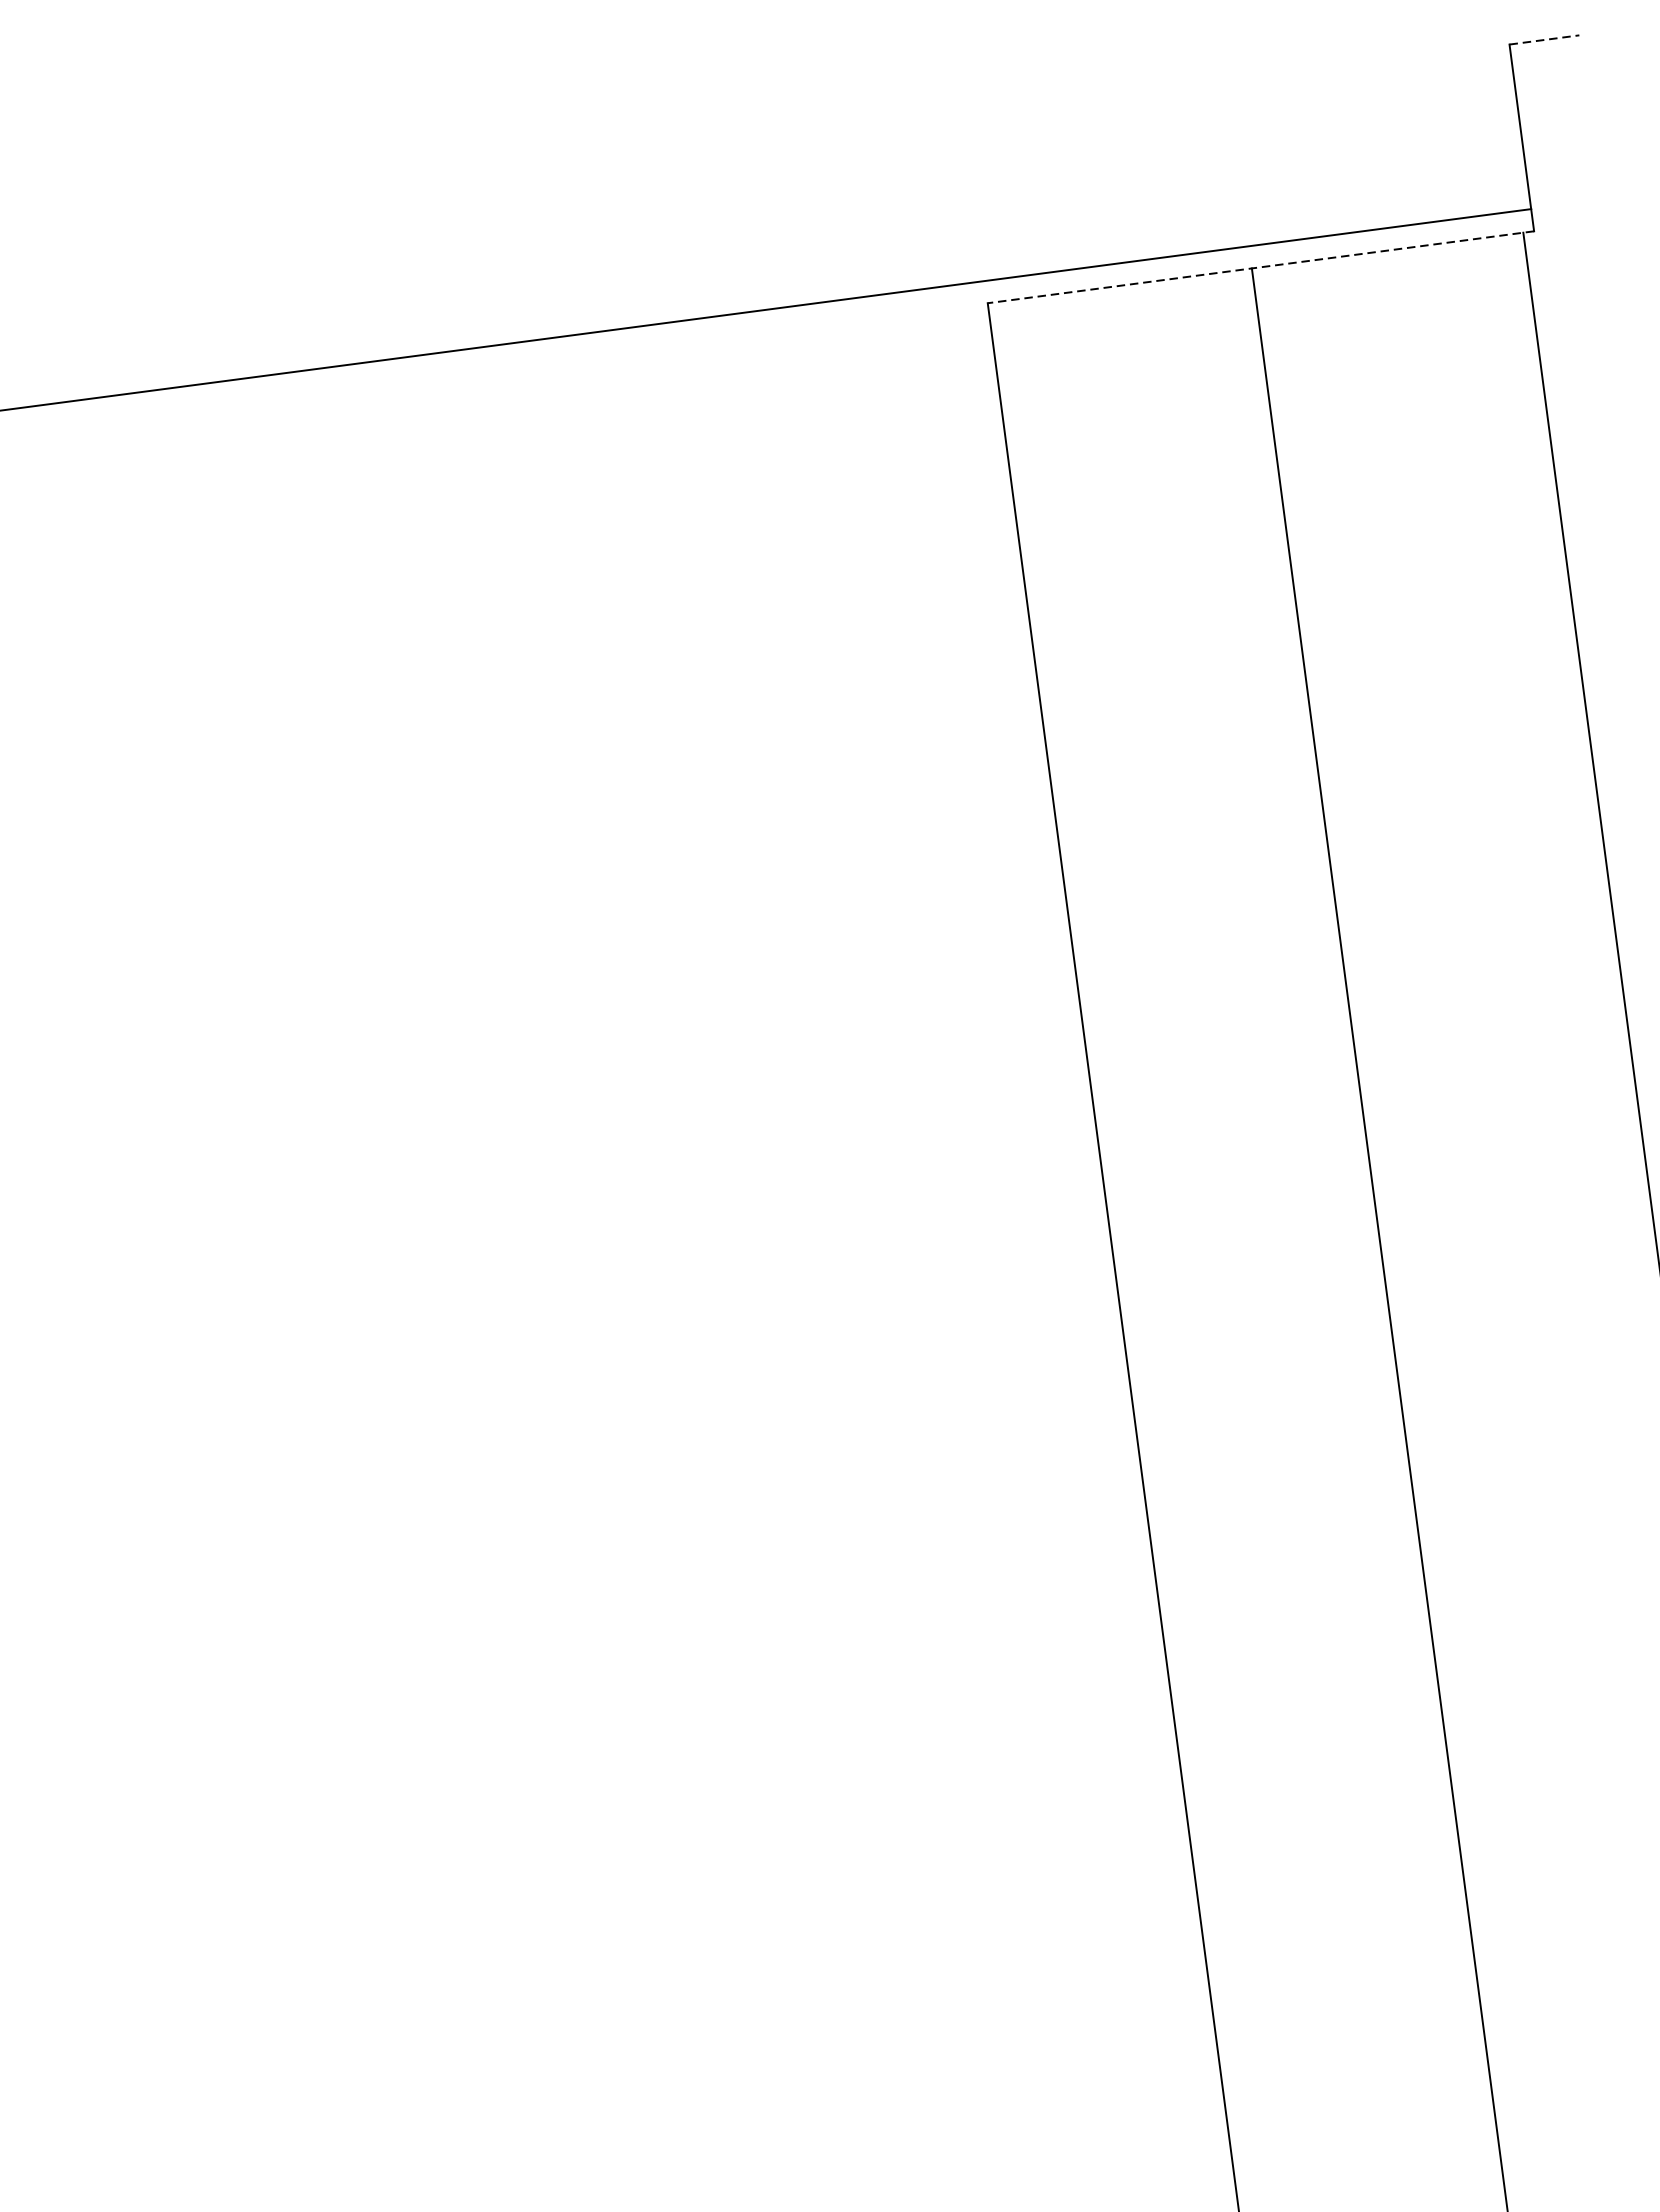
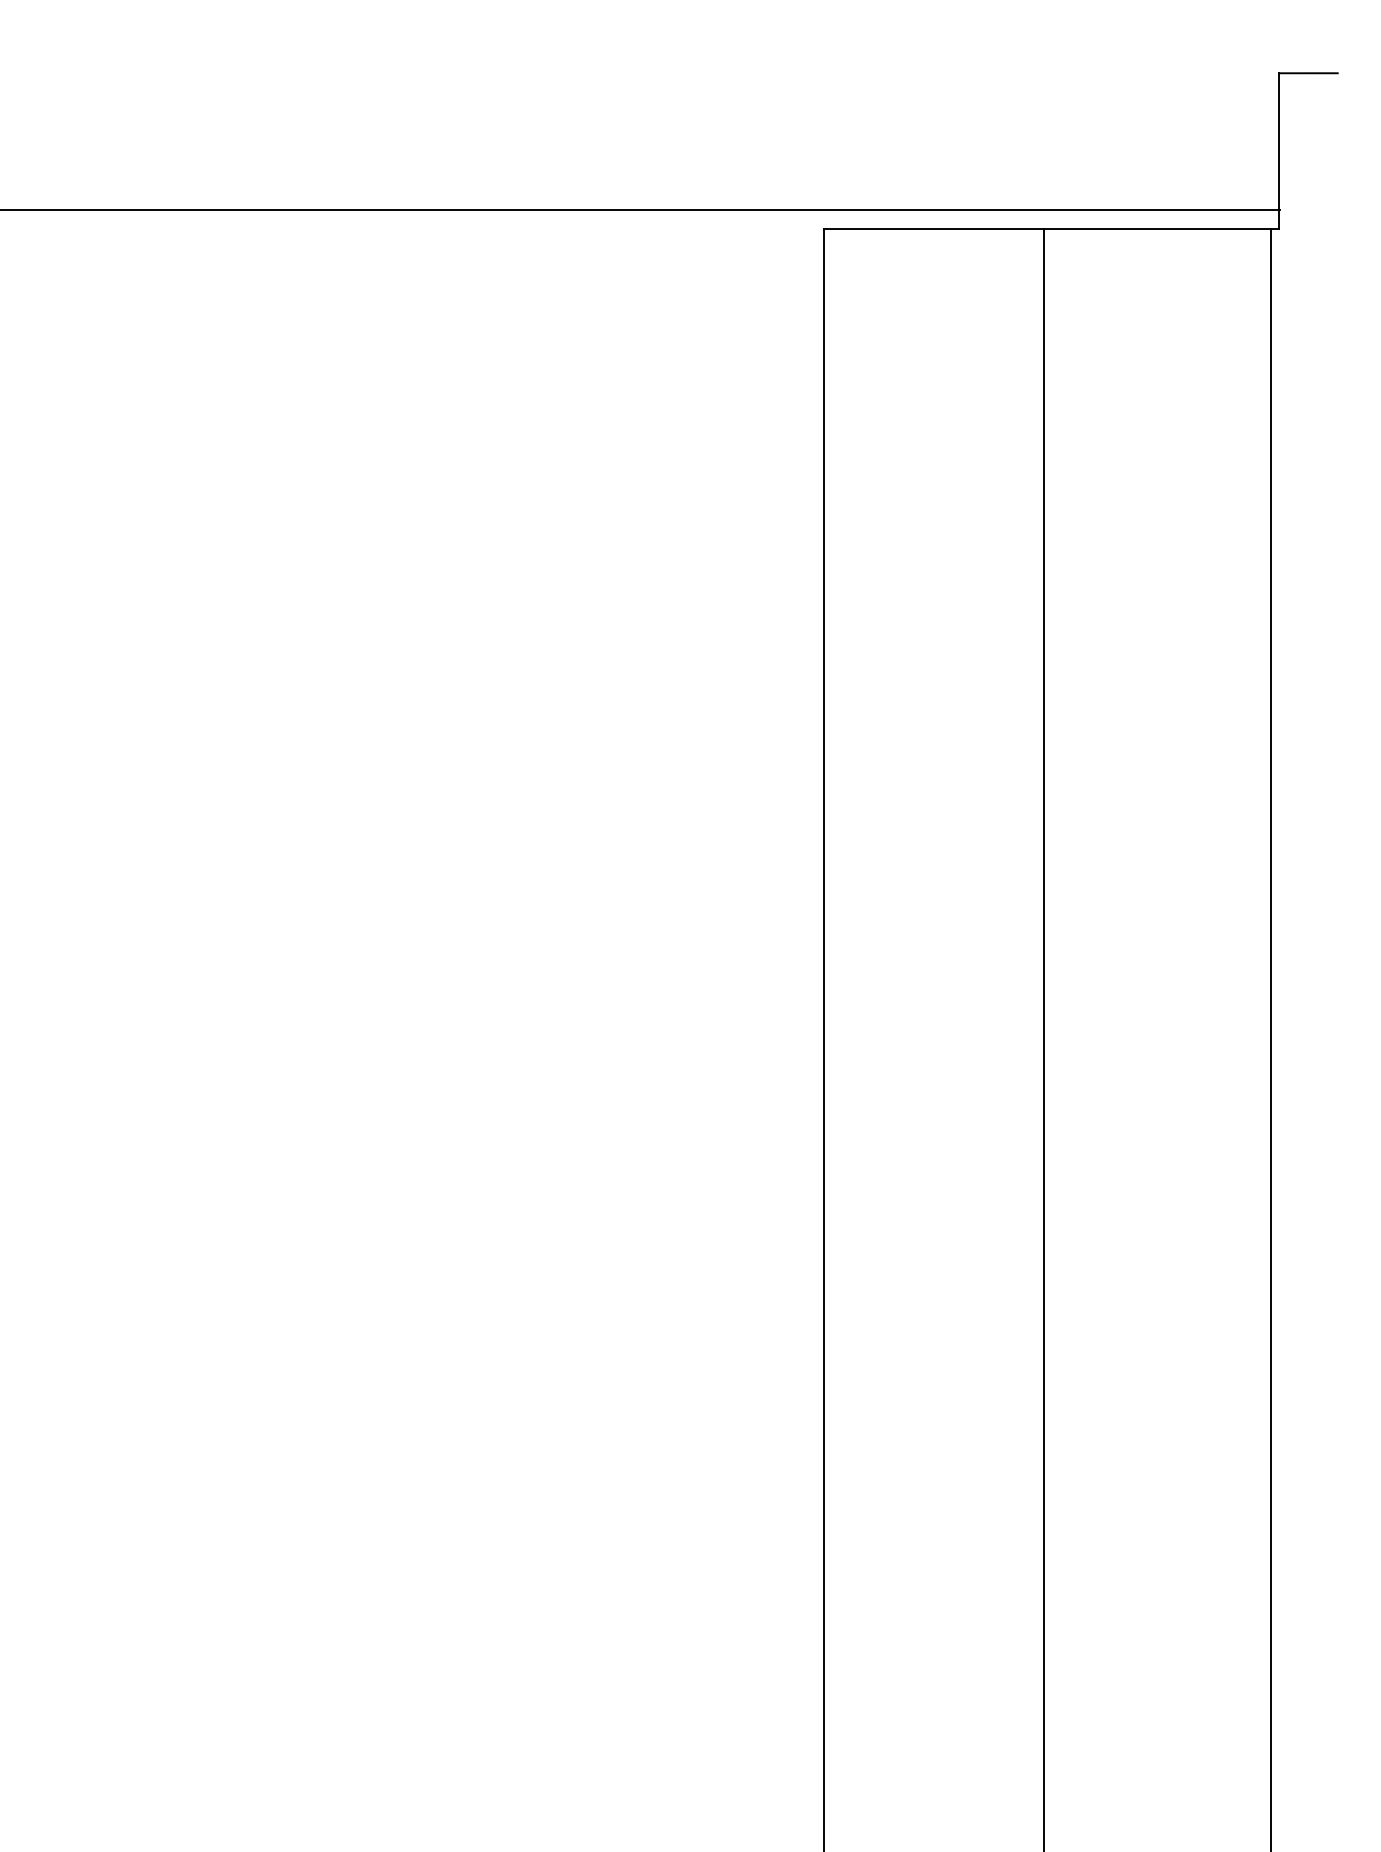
line: (1545, 40) -> (1309, 73), dashed -> solid
line: (1260, 266) -> (1051, 228), dashed -> solid

